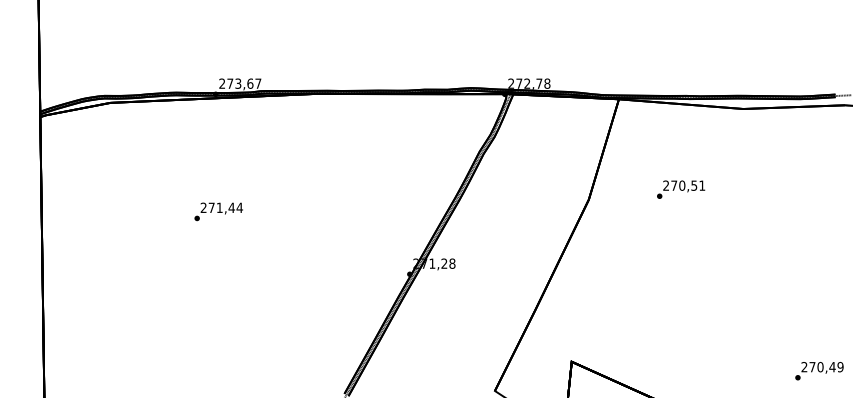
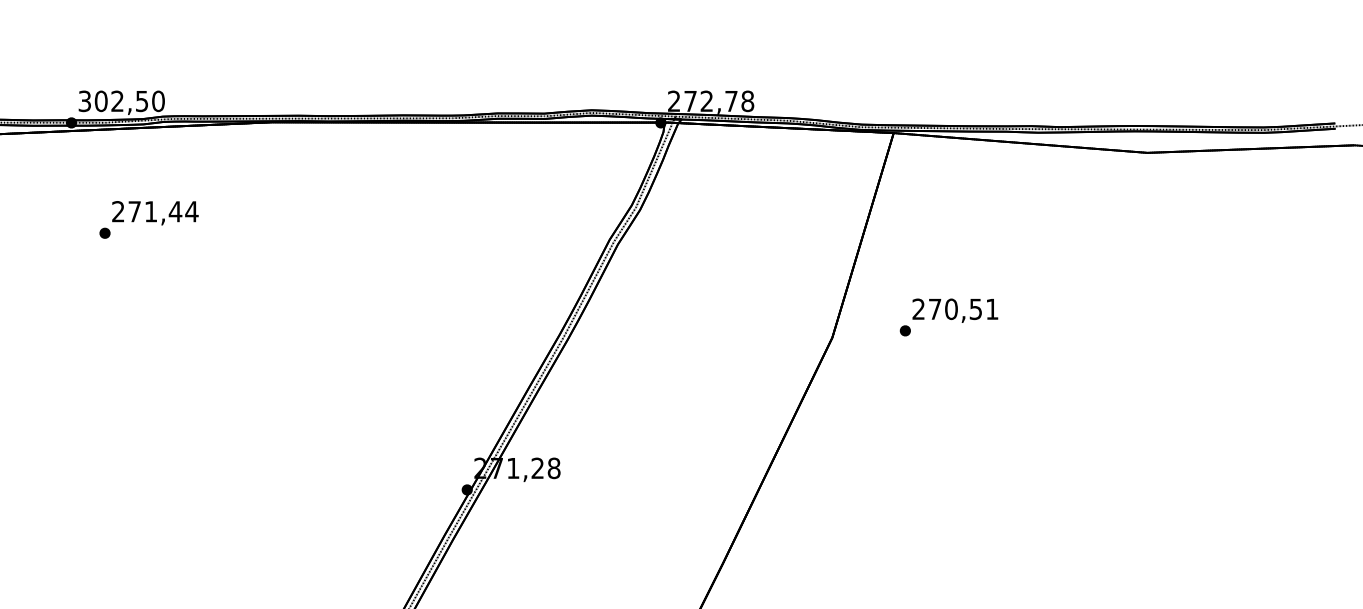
text: (240, 83) -> (121, 100), 273,67 -> 302,50
text: (681, 189) -> (949, 317), moved
text: (218, 211) -> (148, 219), moved

